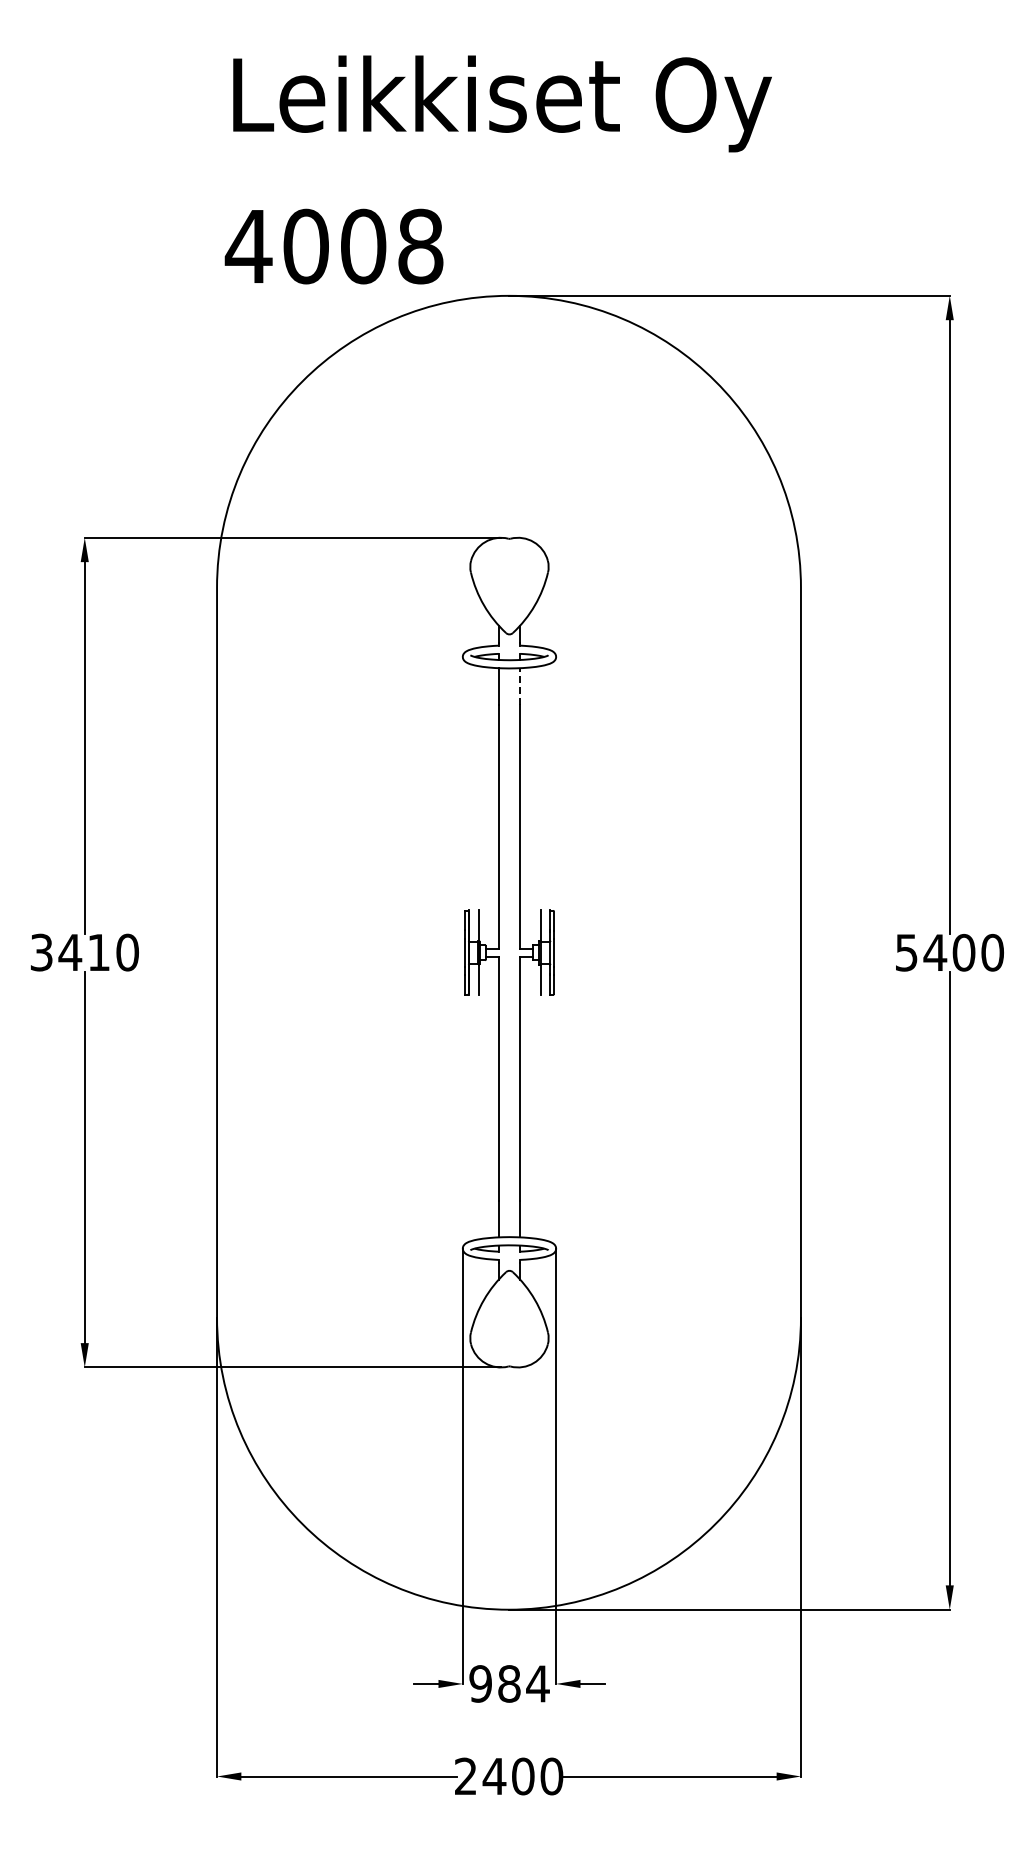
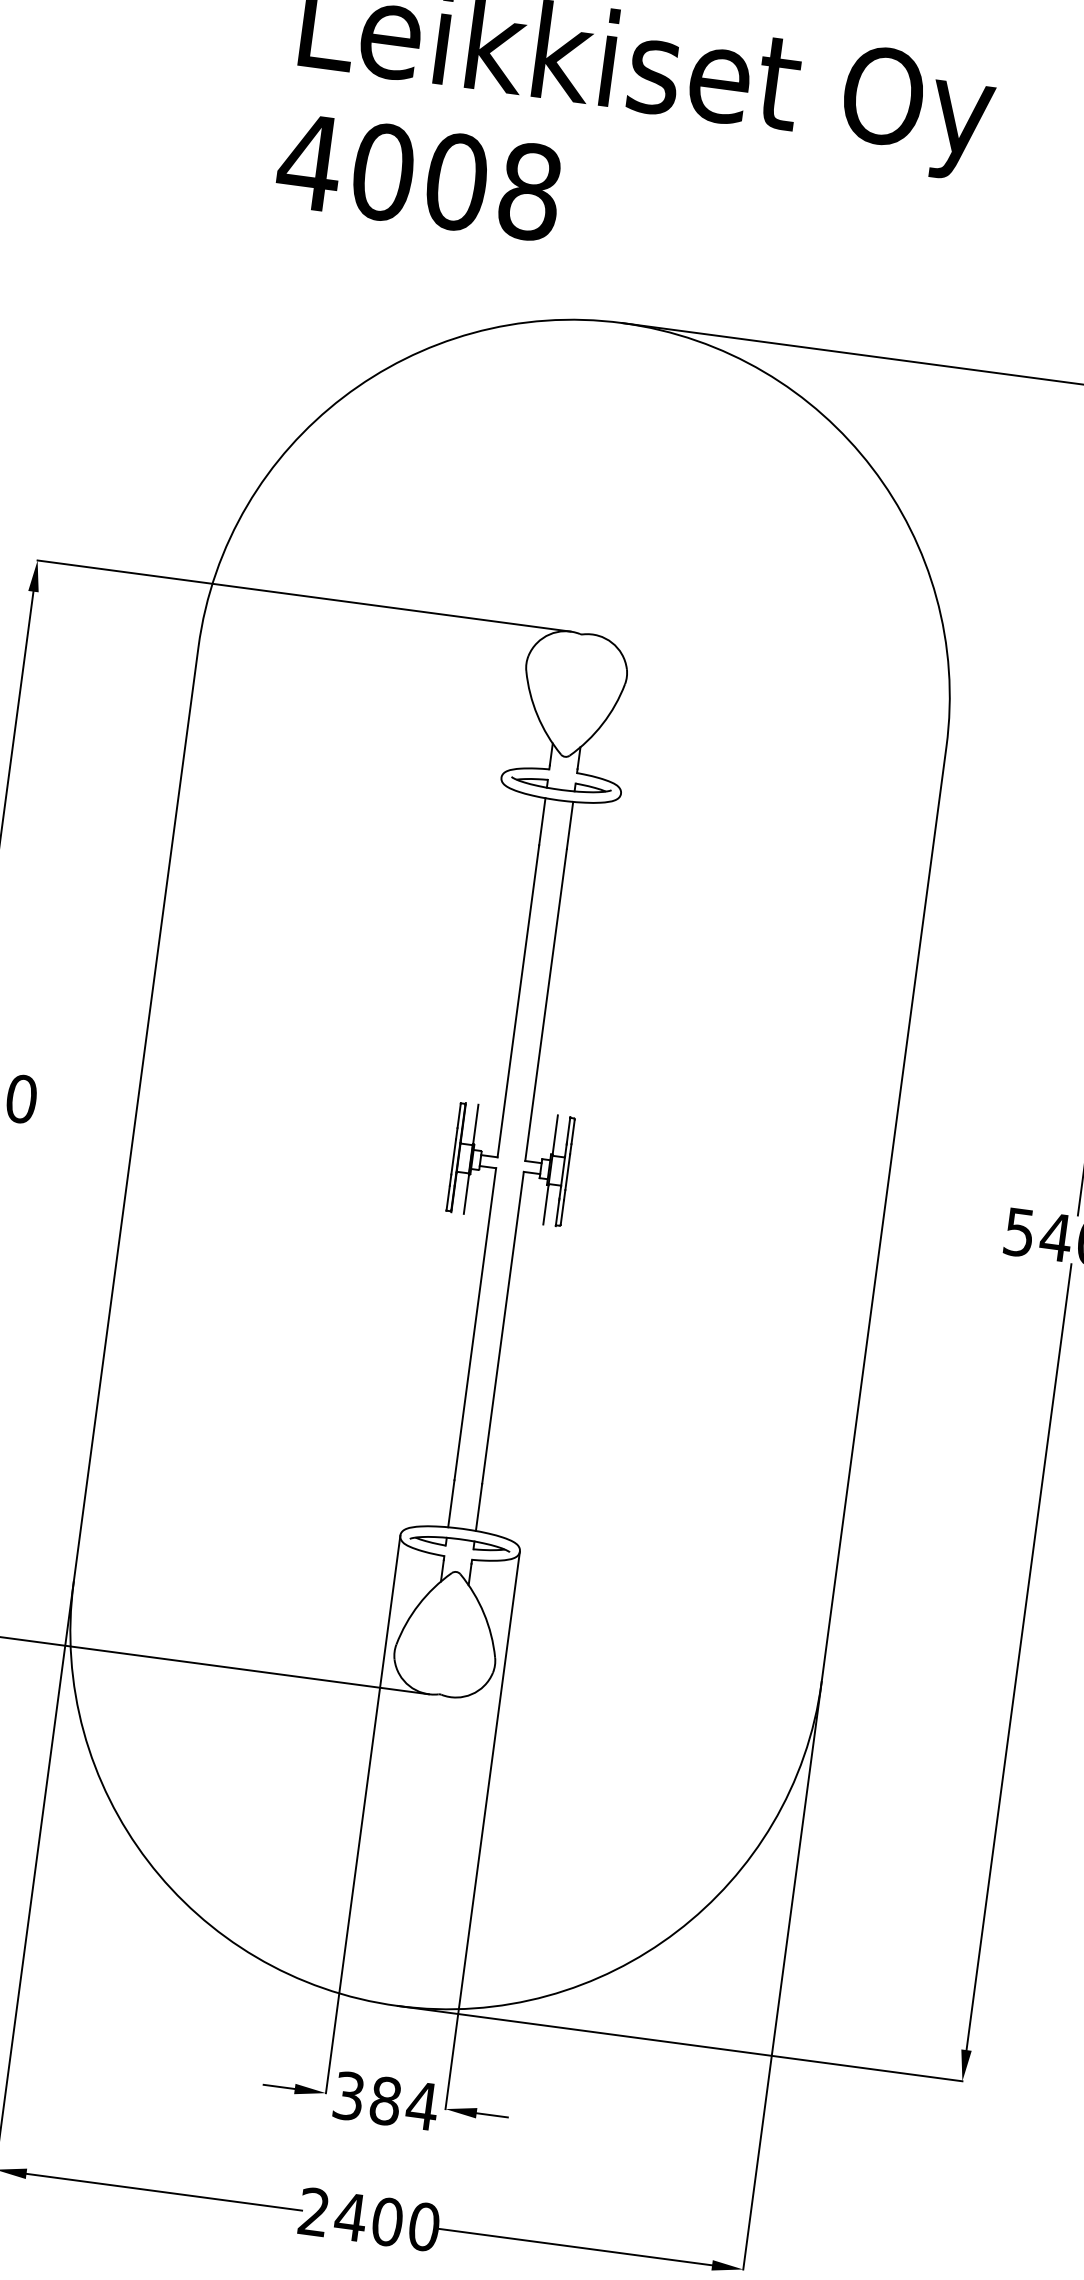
text: (333, 246) -> (418, 176), moved
line: (520, 686) -> (570, 825), dashed -> solid
text: (480, 1683) -> (348, 2095), 984 -> 384

